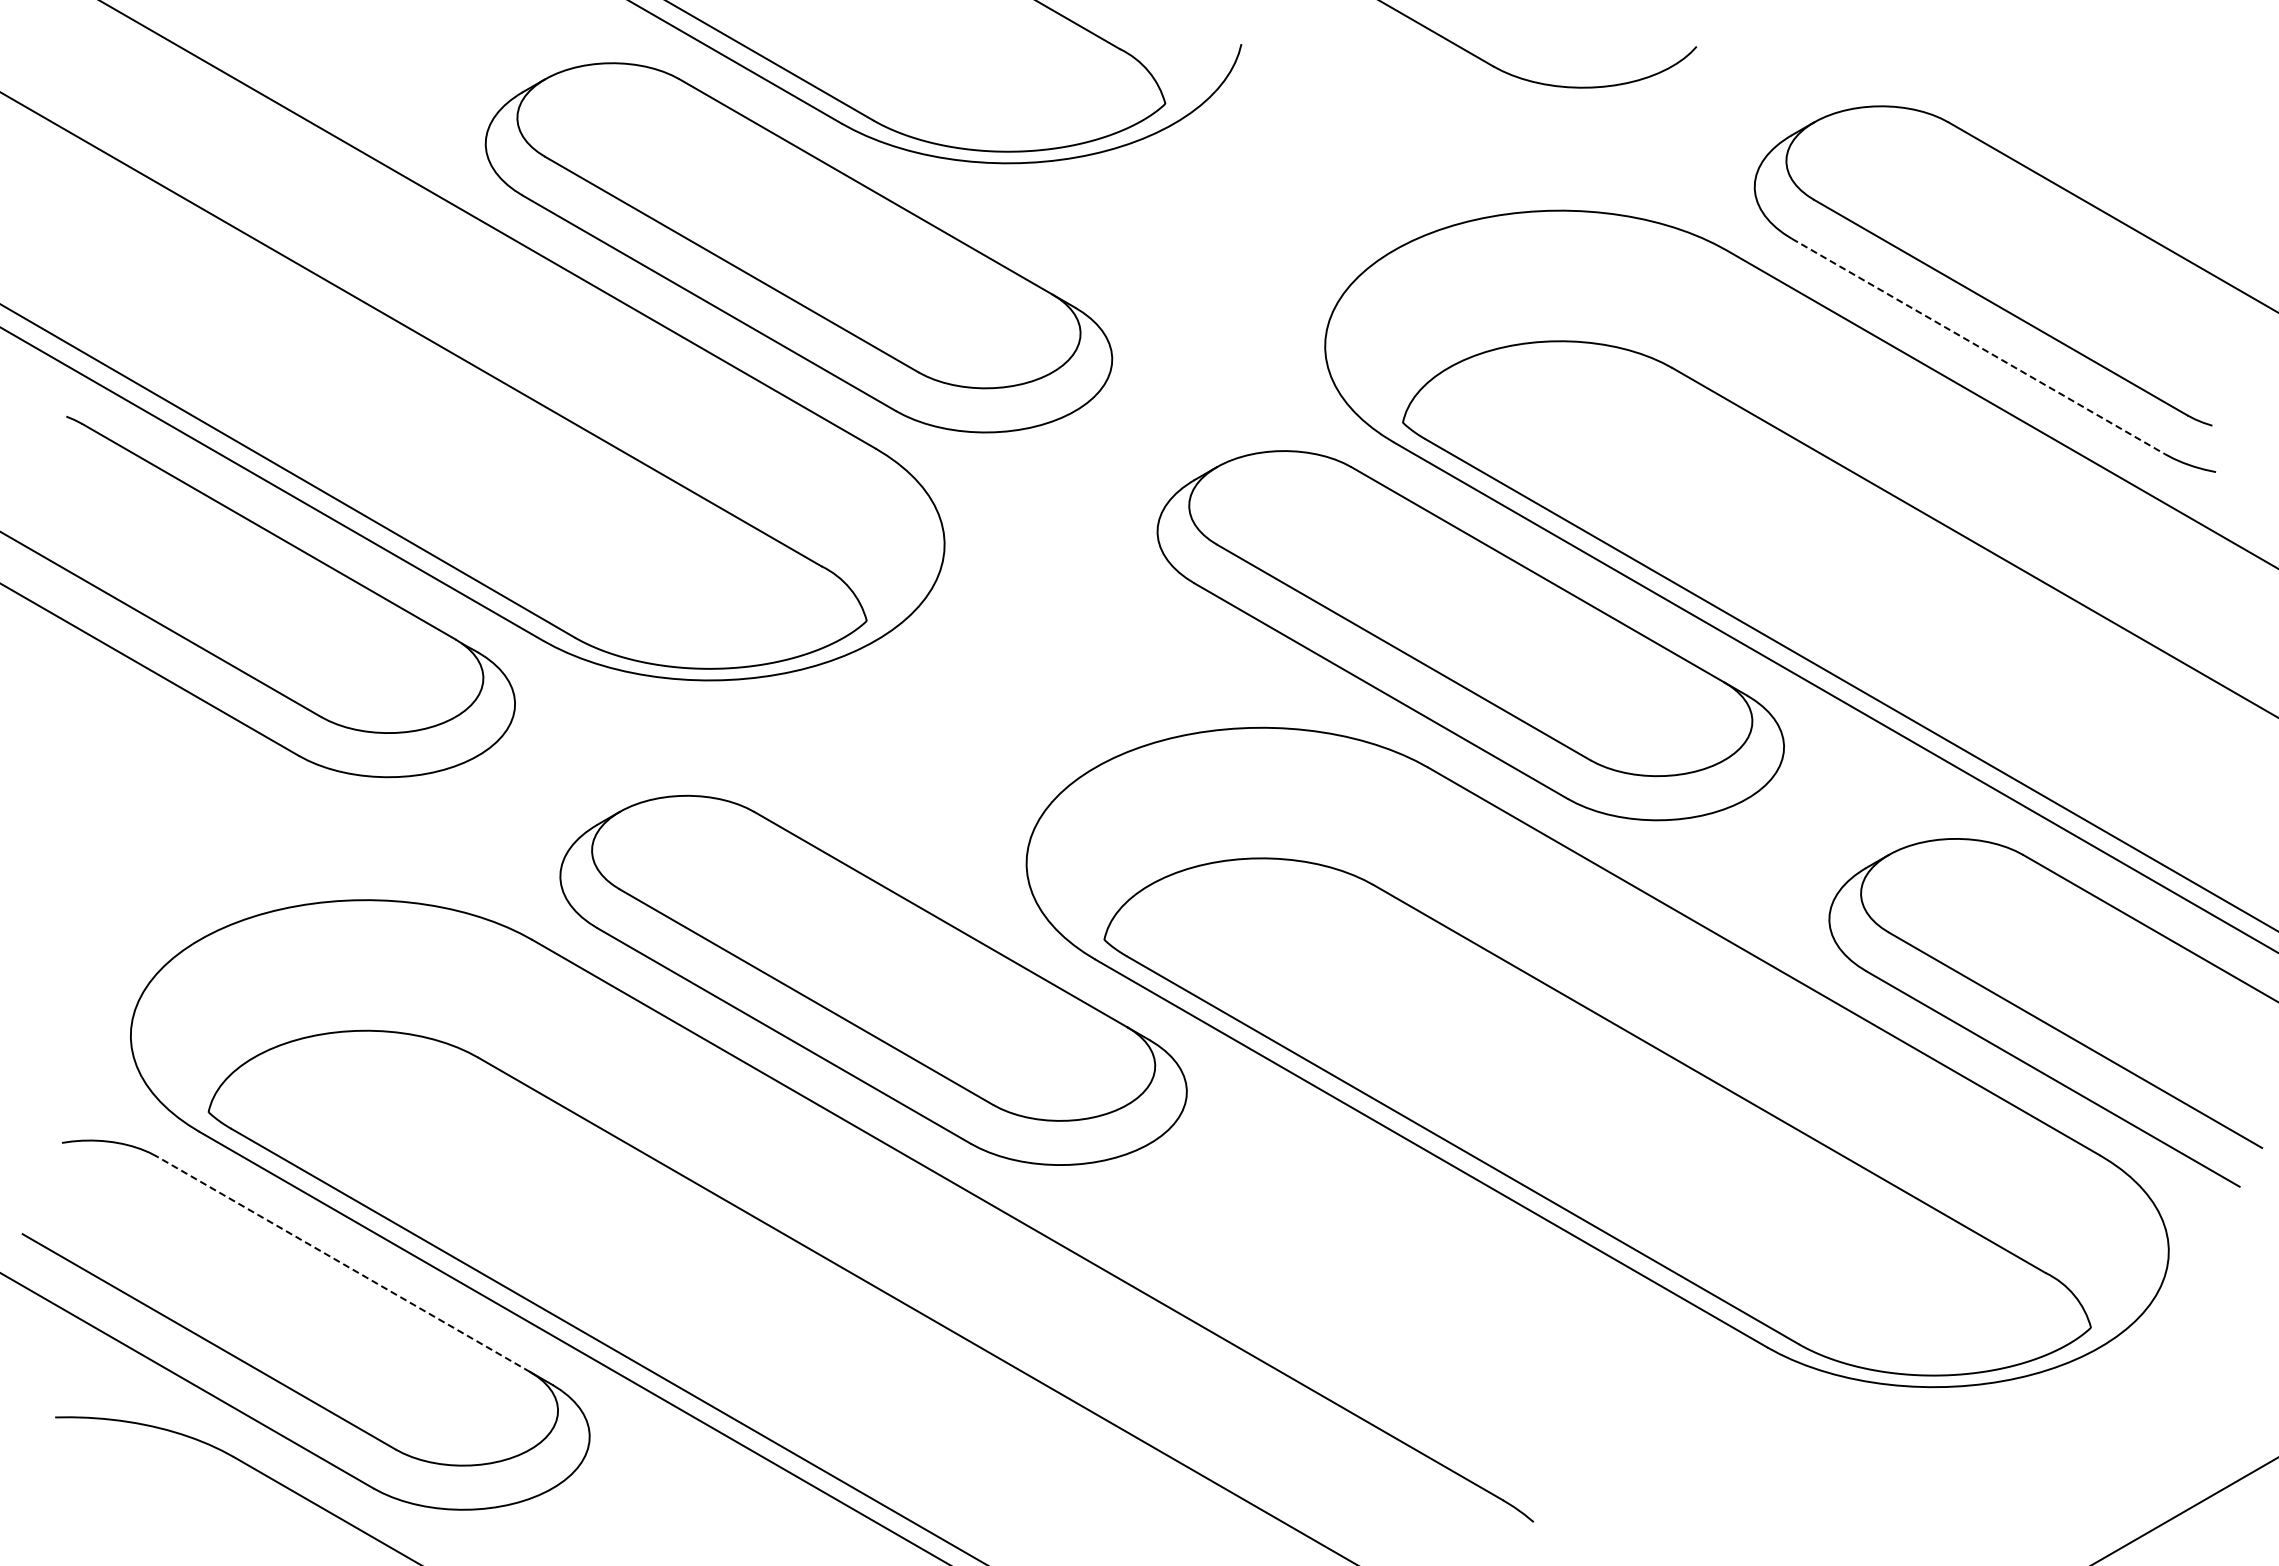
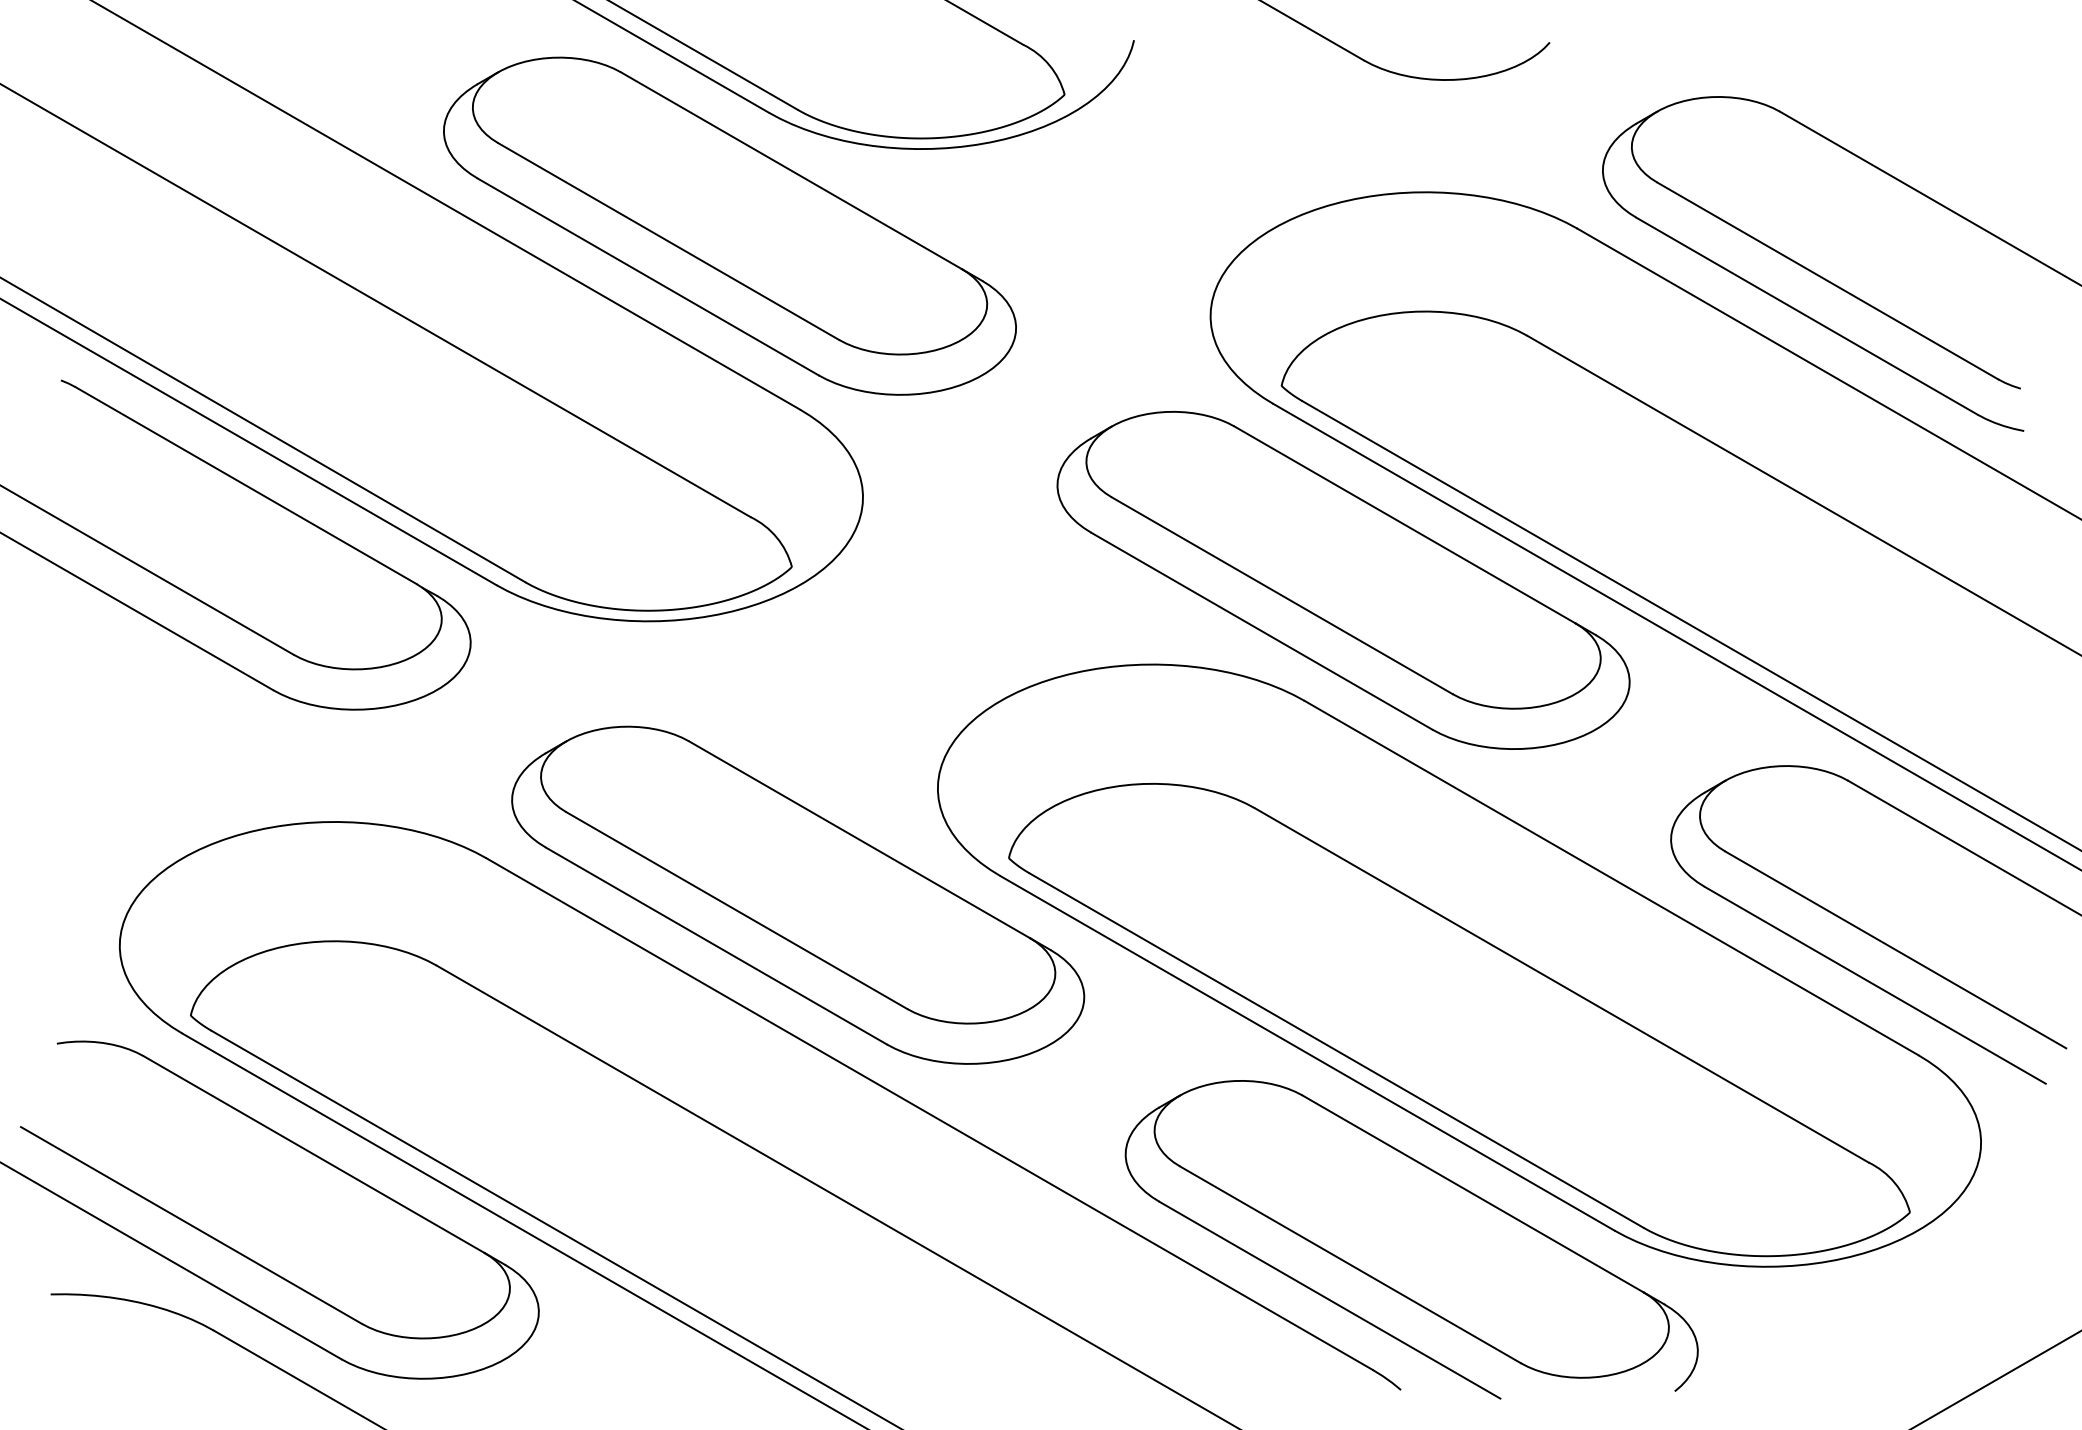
line: (1978, 346) -> (1807, 316), dashed -> solid
line: (343, 1264) -> (314, 1154), dashed -> solid
part: (1545, 1357) -> (1411, 1239), added

